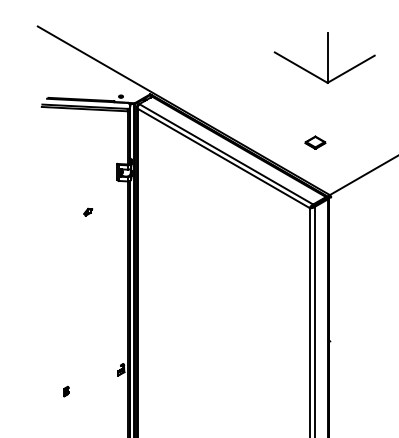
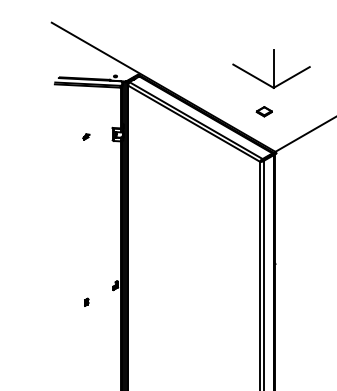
part: (324, 57) -> (271, 68), moved
part: (88, 211) -> (86, 136), moved
part: (66, 390) -> (86, 301), moved

